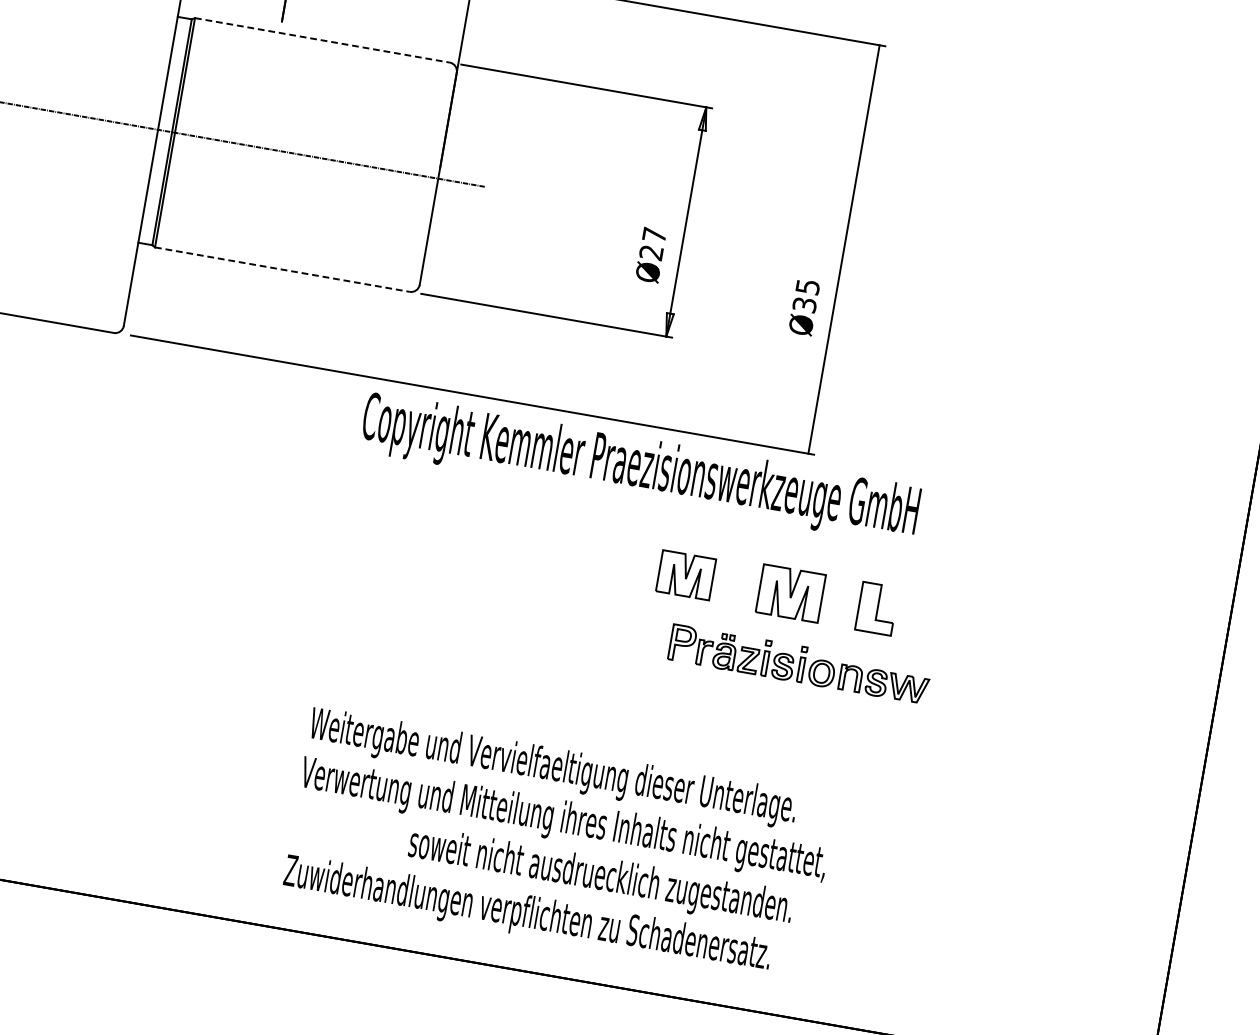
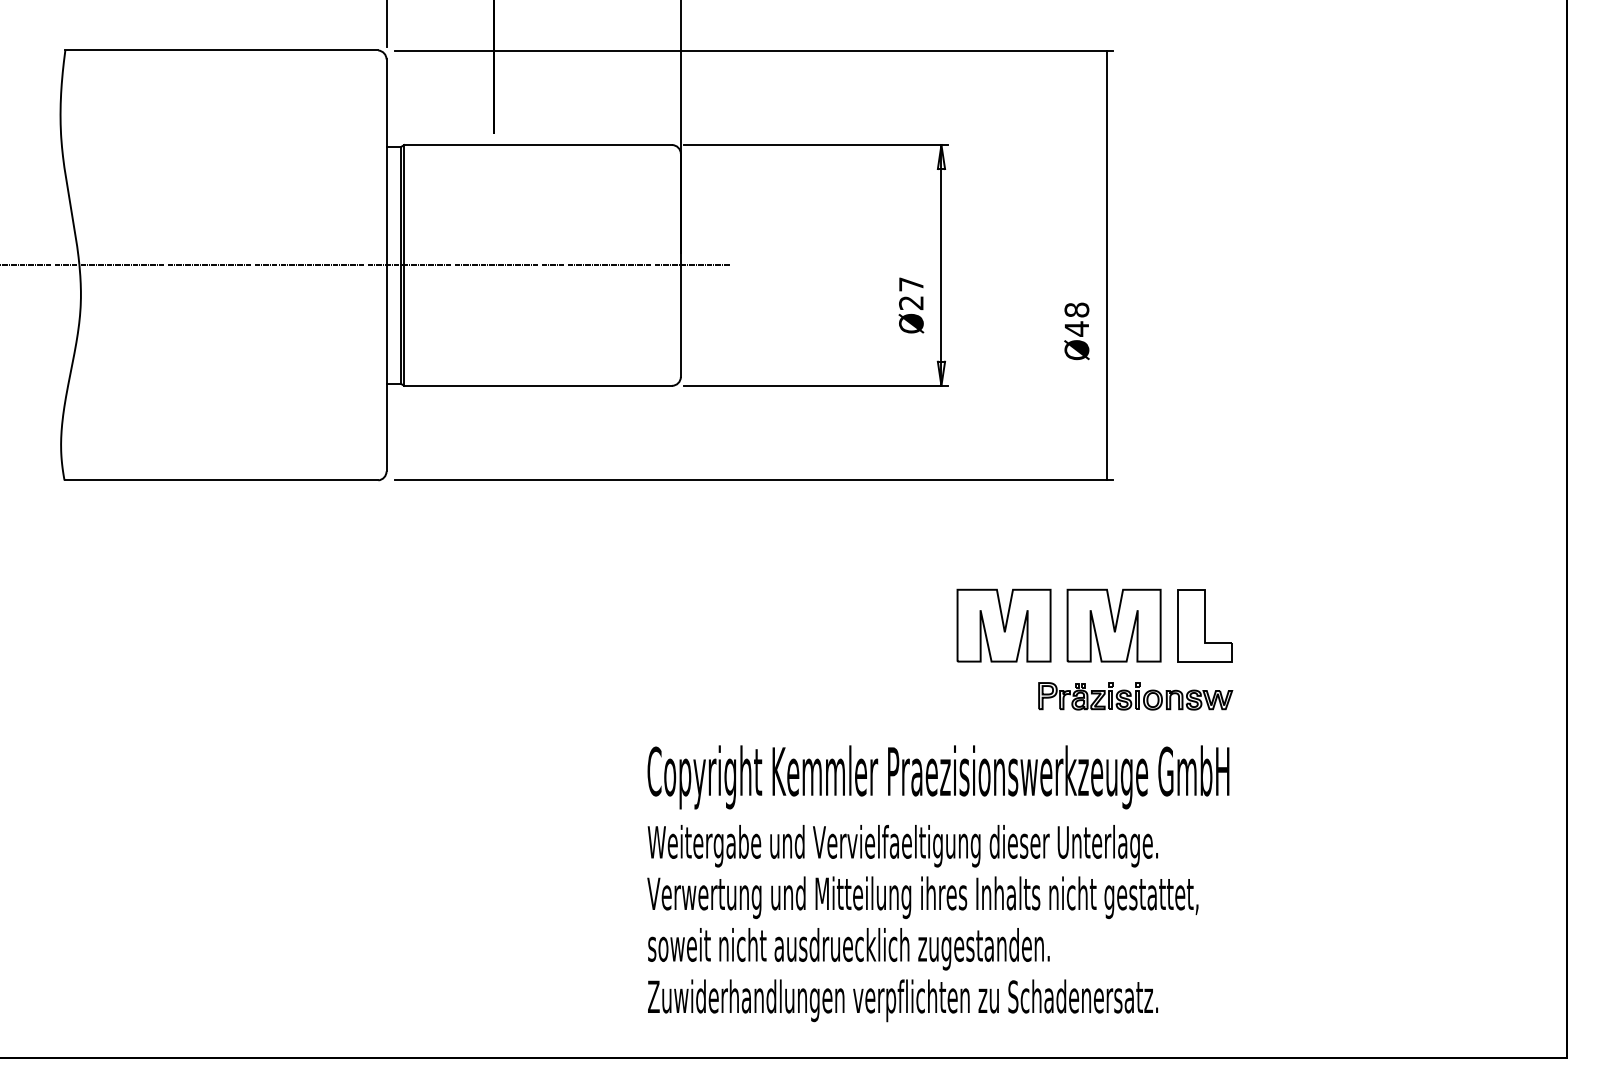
line: (322, 40) -> (538, 145), dashed -> solid
line: (282, 269) -> (538, 385), dashed -> solid
text: (805, 295) -> (1076, 319), Ø35 -> Ø48
text: (640, 469) -> (938, 777), moved
part: (685, 575) -> (1003, 625), size x1.67
part: (790, 593) -> (1113, 625), size x1.43
part: (876, 608) -> (1204, 625), size x1.43
part: (799, 664) -> (1135, 696), size x0.71
text: (600, 878) -> (848, 949), moved

